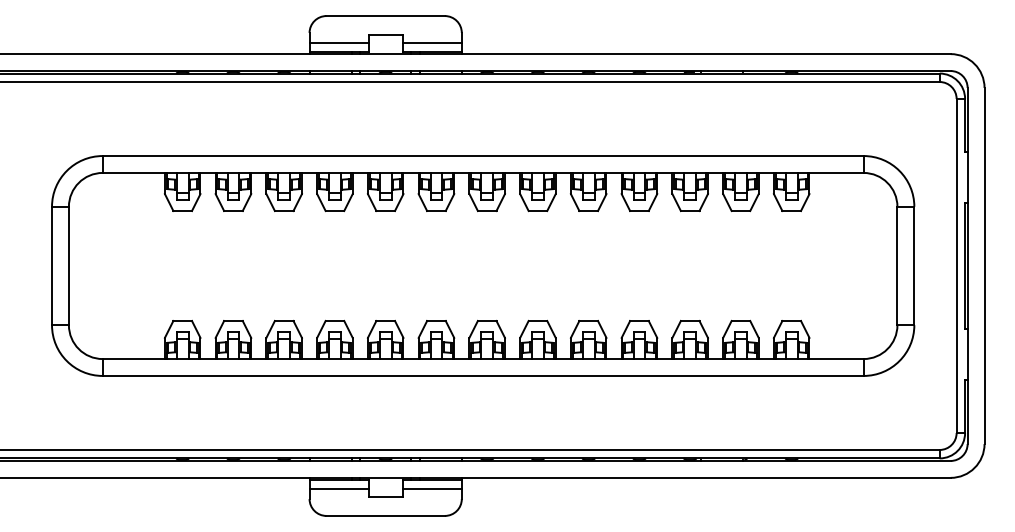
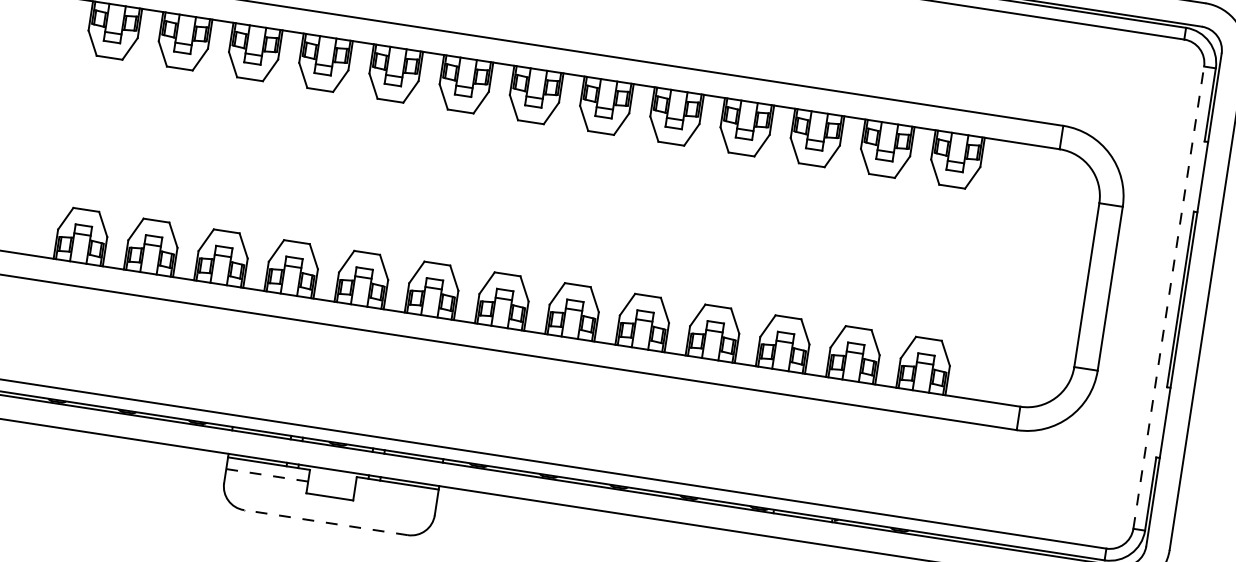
line: (956, 265) -> (1168, 296), solid -> dashed
line: (339, 488) -> (267, 474), solid -> dashed
line: (431, 488) -> (395, 494), removed
line: (385, 515) -> (325, 521), solid -> dashed

